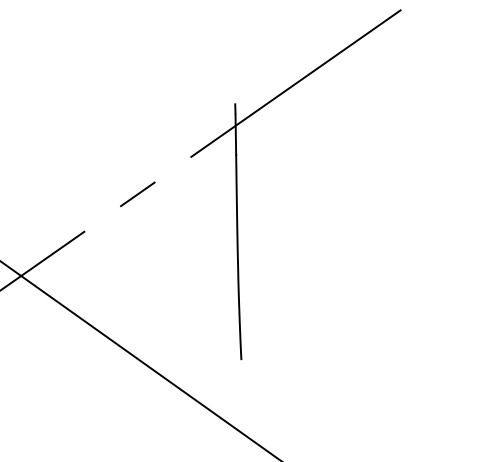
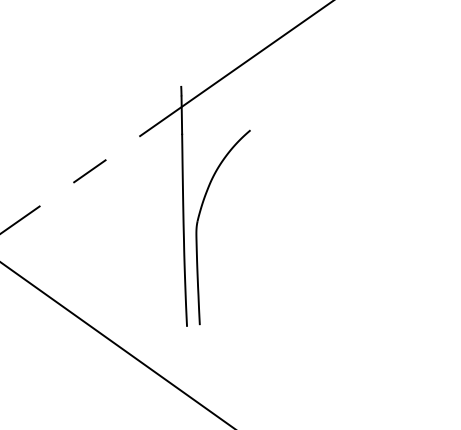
part: (253, 249) -> (198, 223), added

